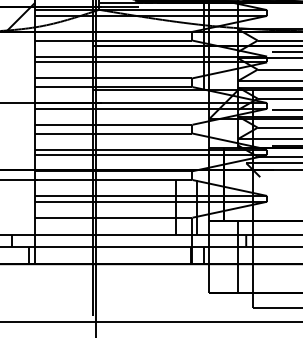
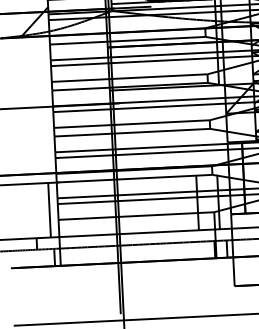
line: (26, 207) -> (49, 210), added

